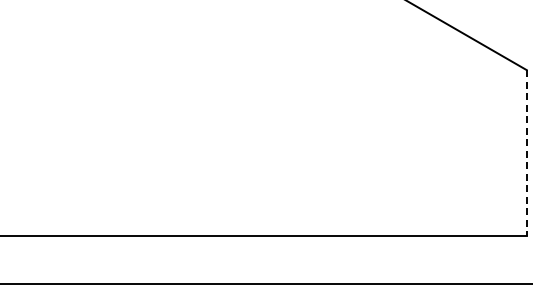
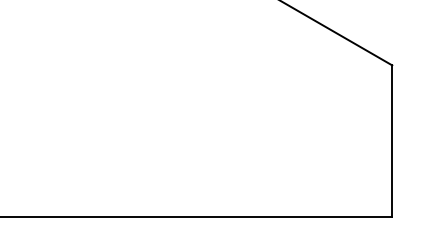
line: (526, 153) -> (392, 141), dashed -> solid

